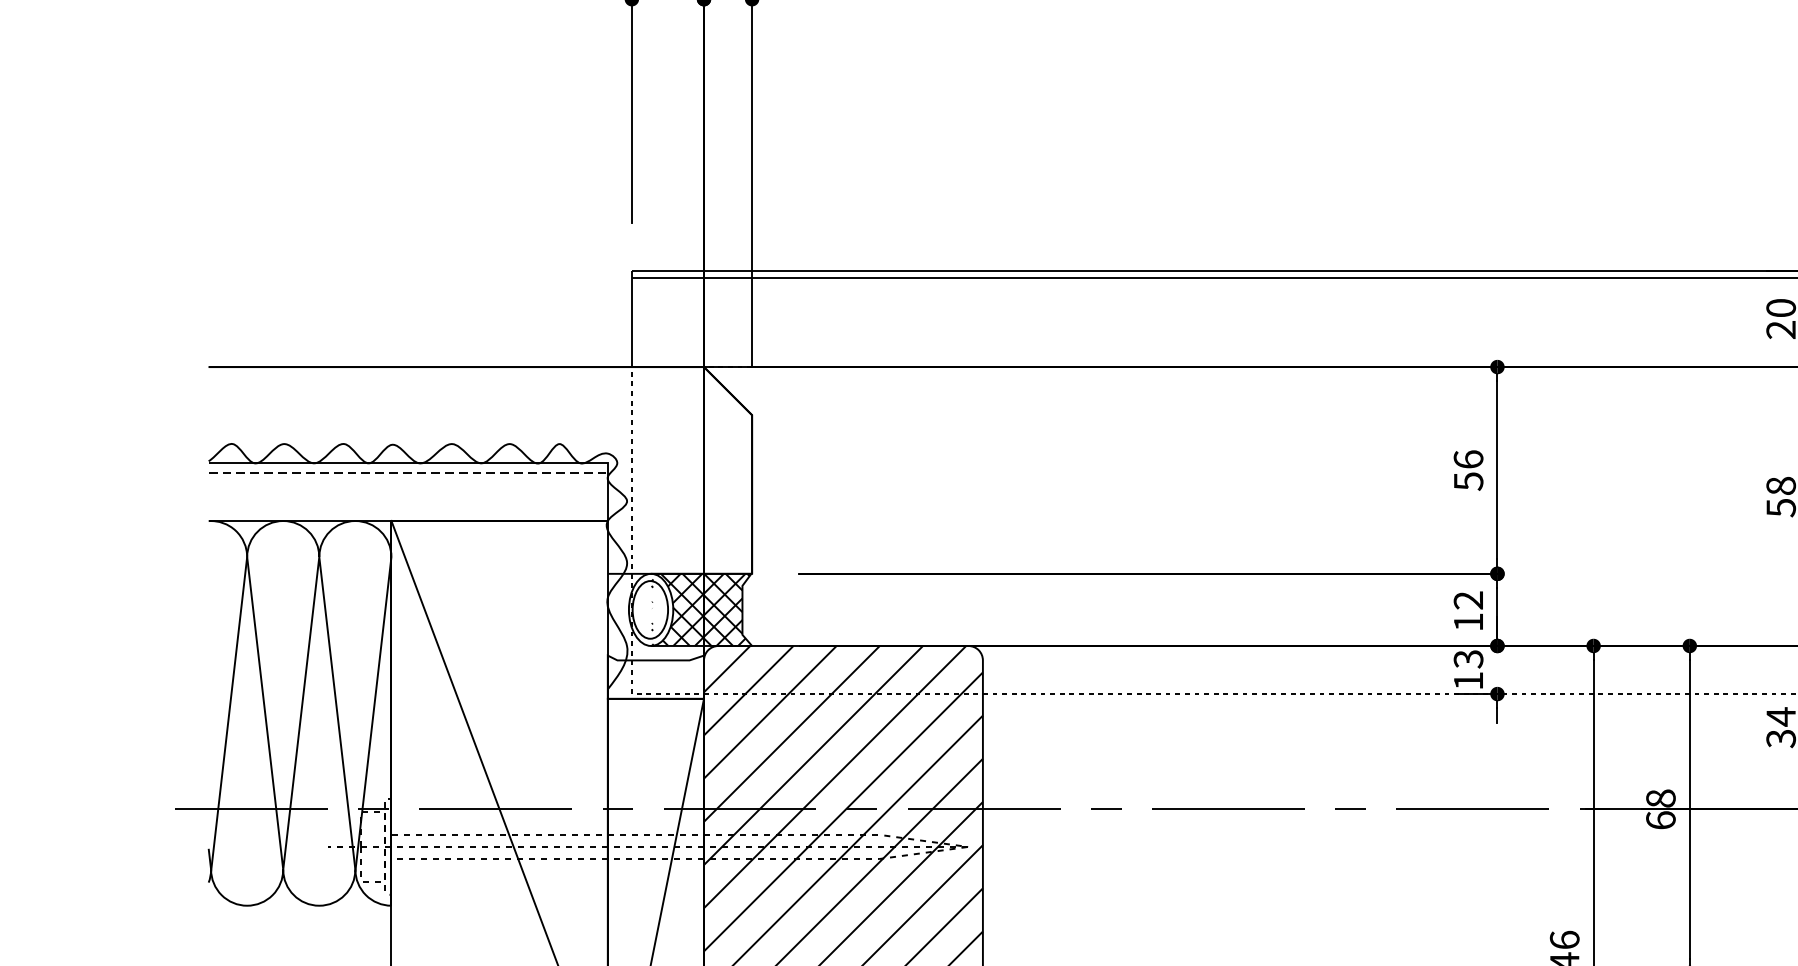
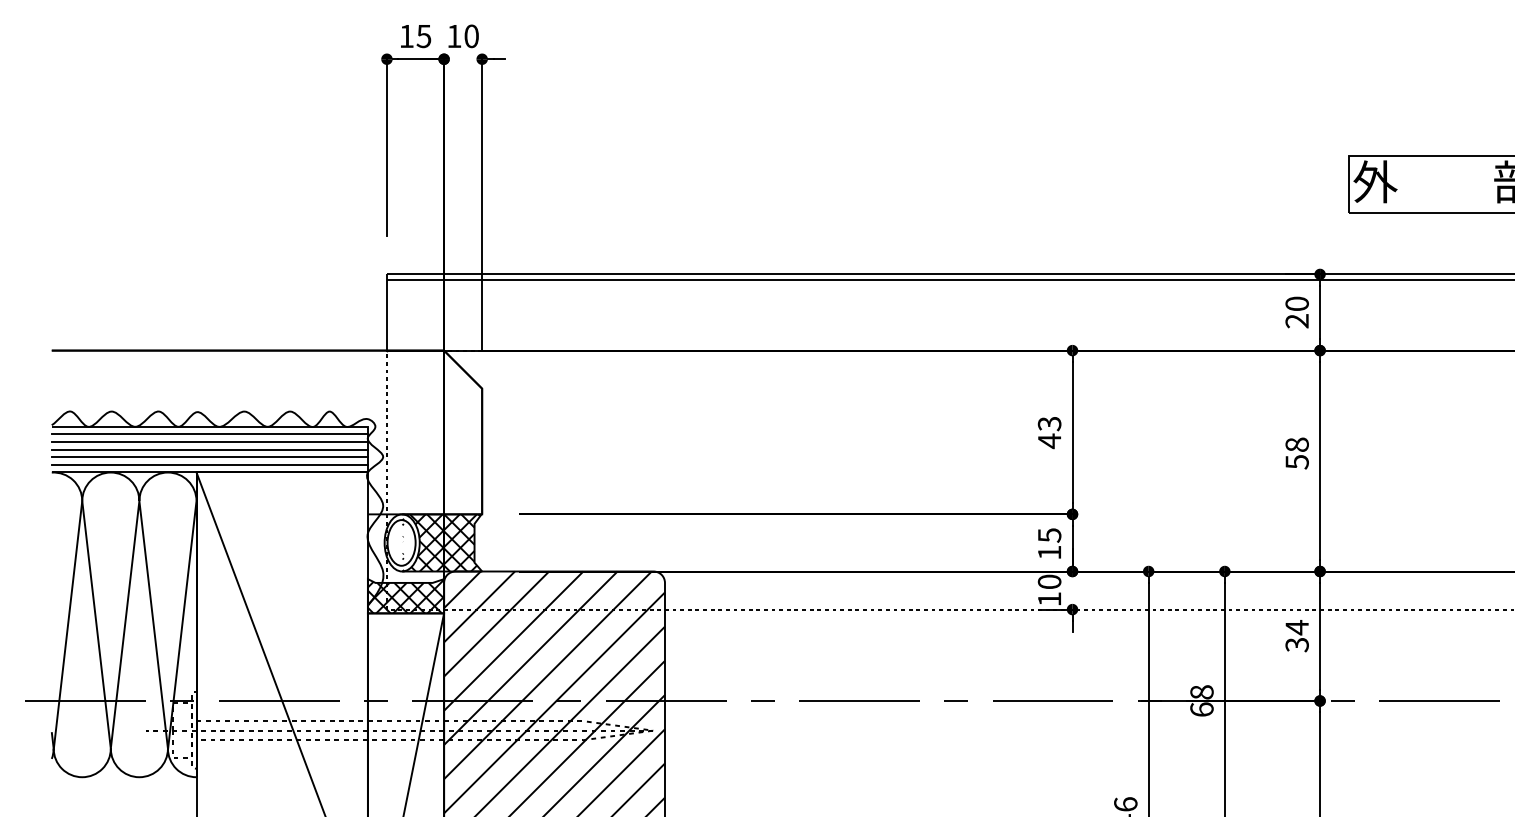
text: (1468, 470) -> (1049, 432), 56 -> 43
line: (409, 473) -> (210, 434), dashed -> solid
line: (407, 483) -> (209, 442), added
line: (407, 491) -> (209, 449), added
line: (407, 502) -> (209, 457), added
line: (407, 510) -> (209, 464), added
text: (1468, 600) -> (1049, 535), 12 -> 15
text: (1468, 658) -> (1049, 581), 13 -> 10
hatch: (655, 677) -> (405, 596), added

